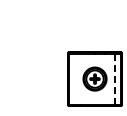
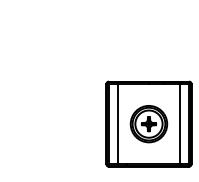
line: (75, 78) -> (118, 123), added
line: (114, 79) -> (179, 124), dashed -> solid

